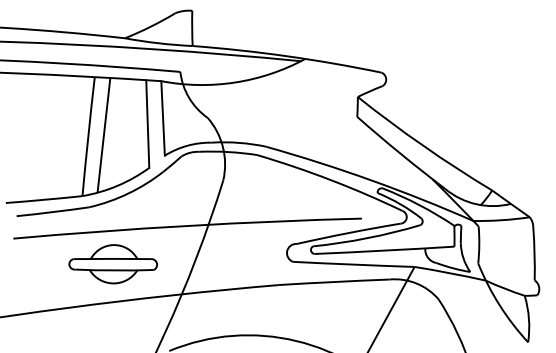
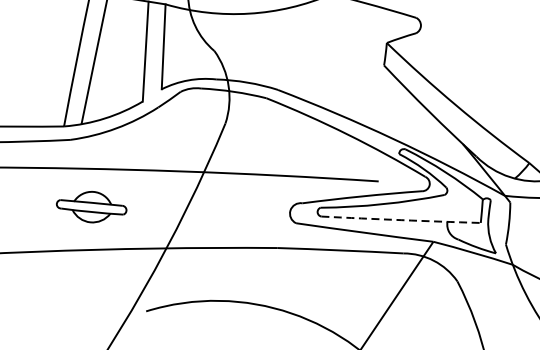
arc: (384, 250) -> (400, 219), solid -> dashed
part: (112, 264) -> (90, 207), size x0.7

